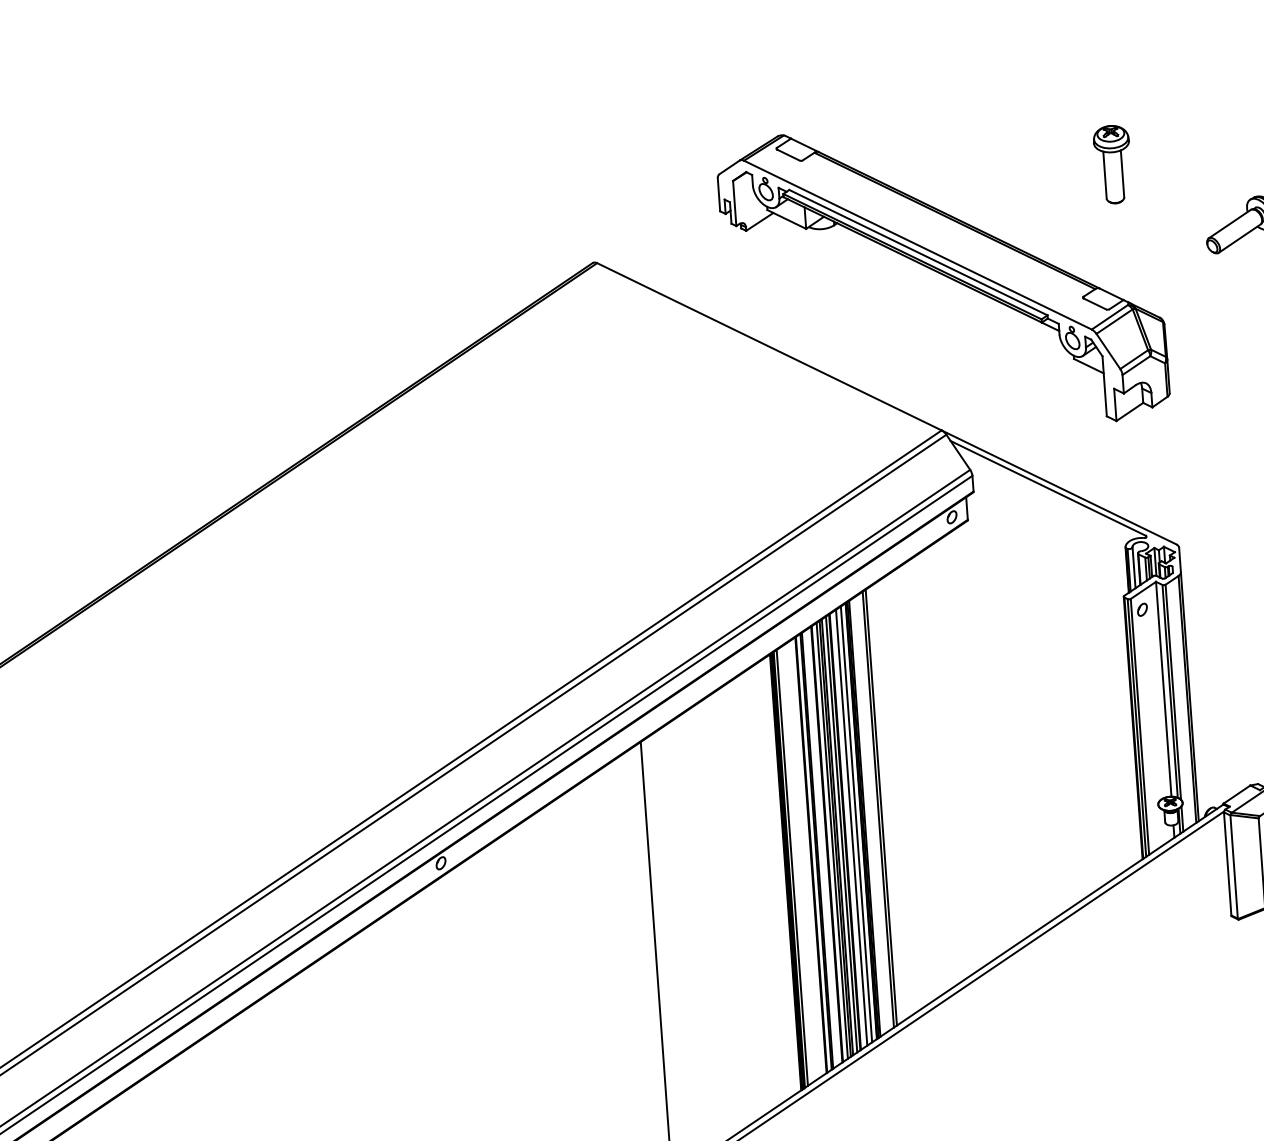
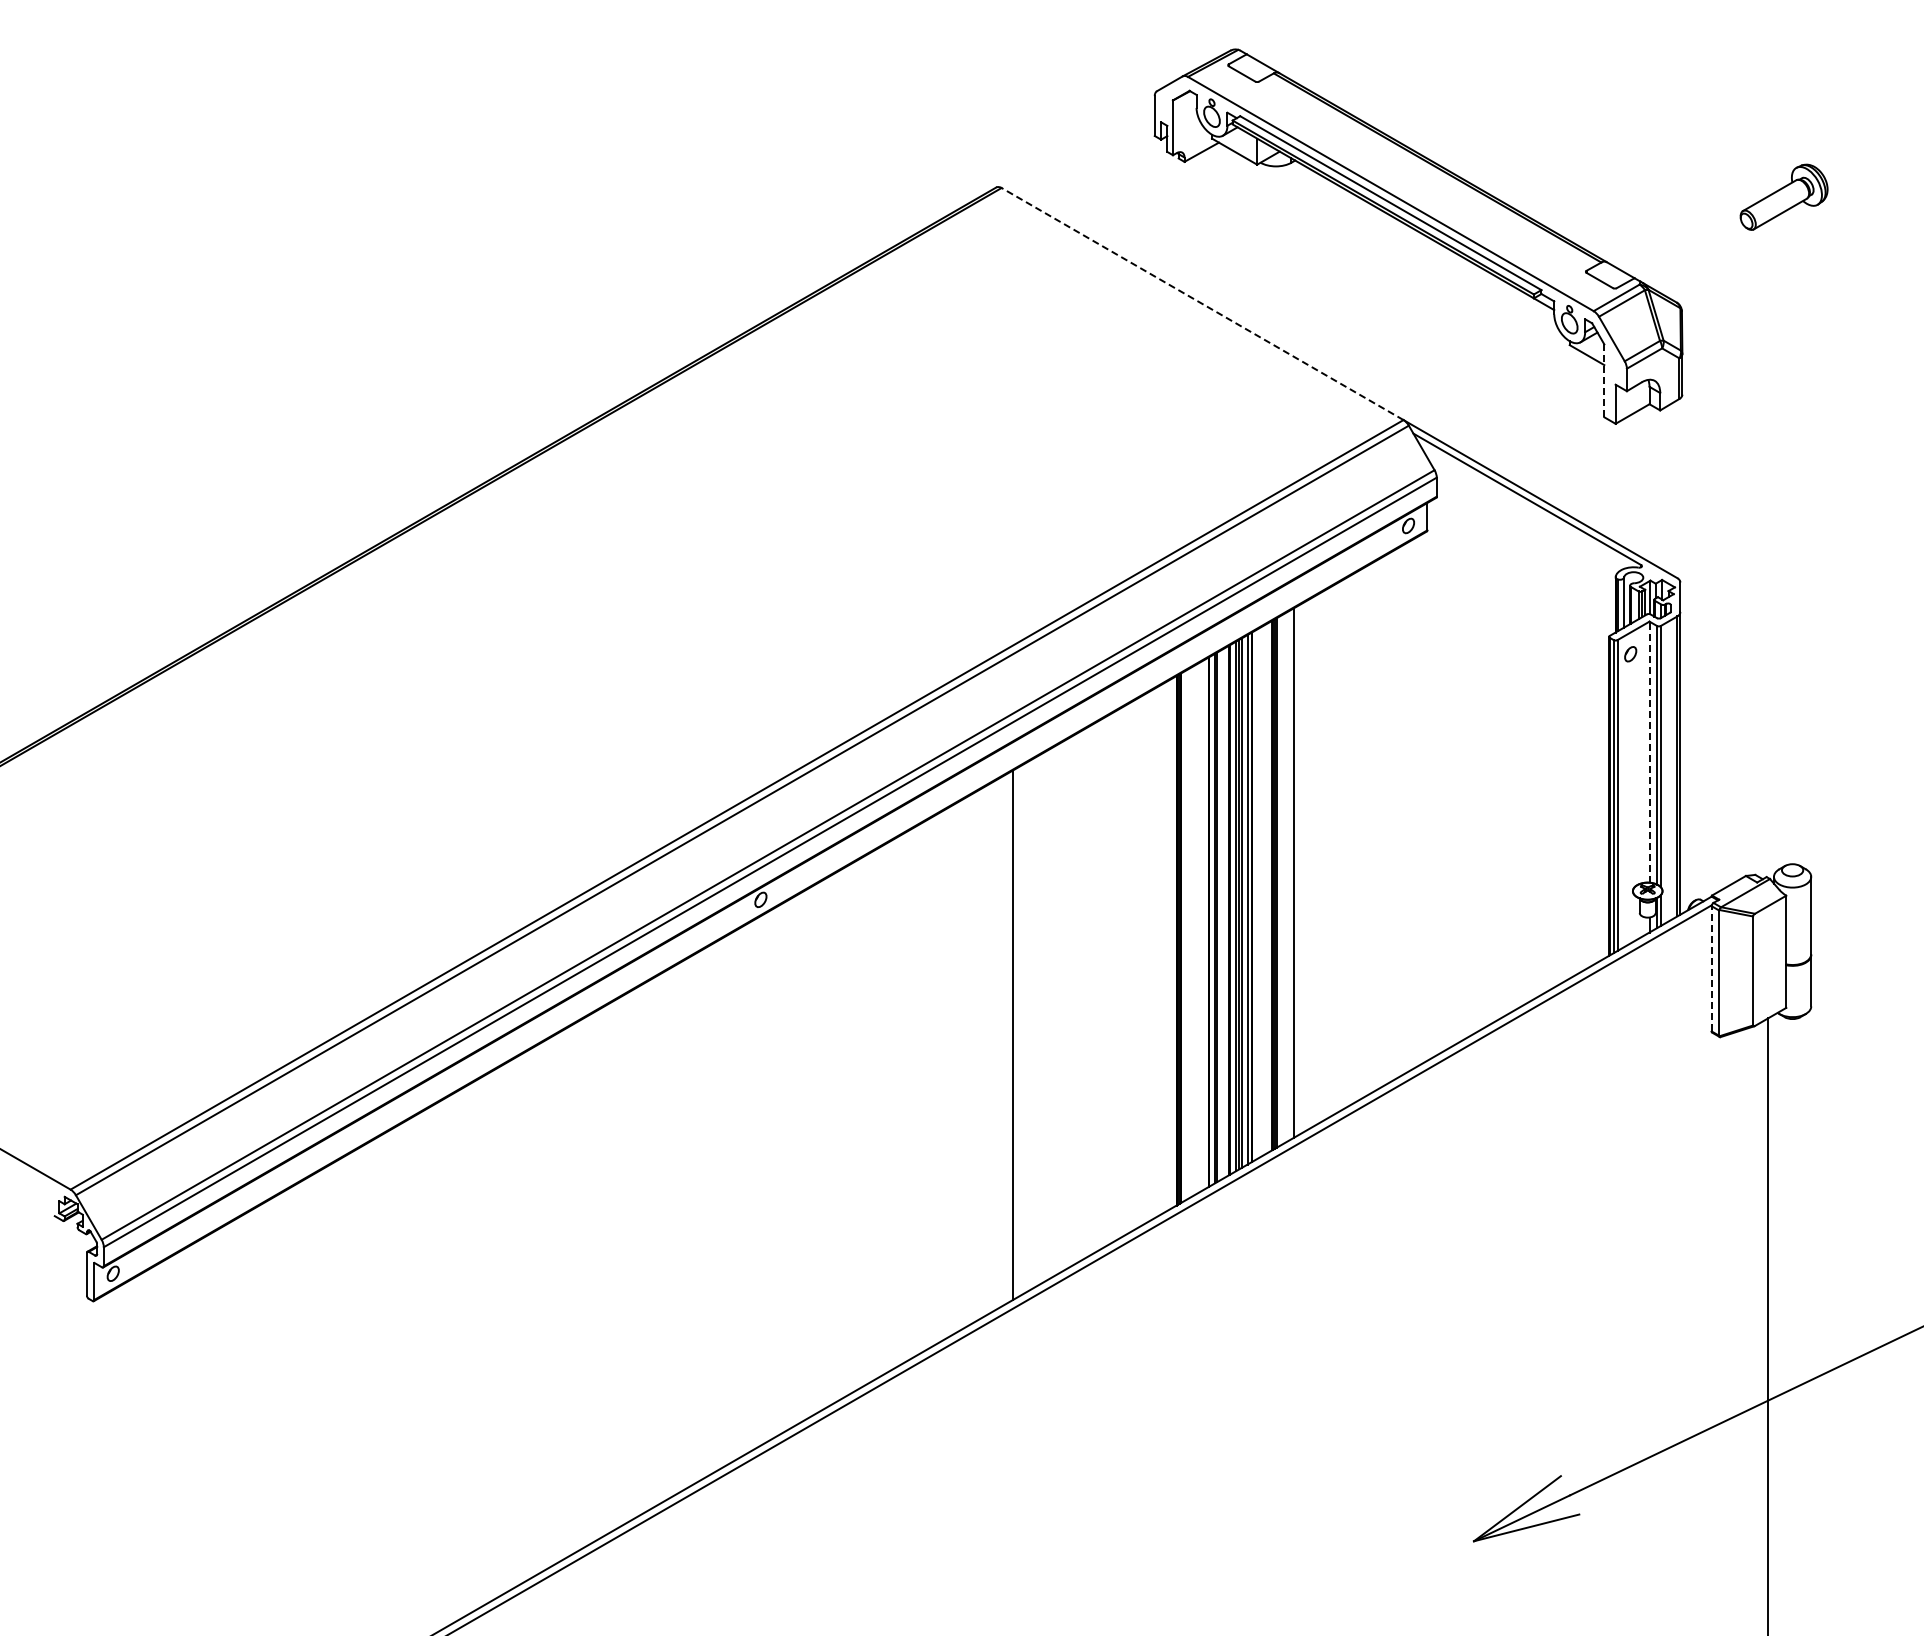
part: (1112, 164) -> (1633, 113), removed
line: (769, 346) -> (1202, 303), solid -> dashed
line: (1104, 386) -> (1604, 381), solid -> dashed
line: (1163, 689) -> (1649, 752), solid -> dashed
line: (880, 807) -> (1297, 870), removed
line: (856, 824) -> (1266, 888), removed
line: (851, 827) -> (1260, 892), removed
line: (1227, 863) -> (1711, 968), solid -> dashed
line: (792, 867) -> (1185, 935), removed

